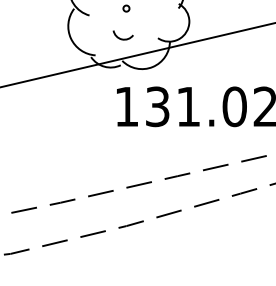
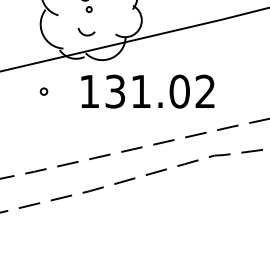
part: (71, 106) -> (43, 91), added

